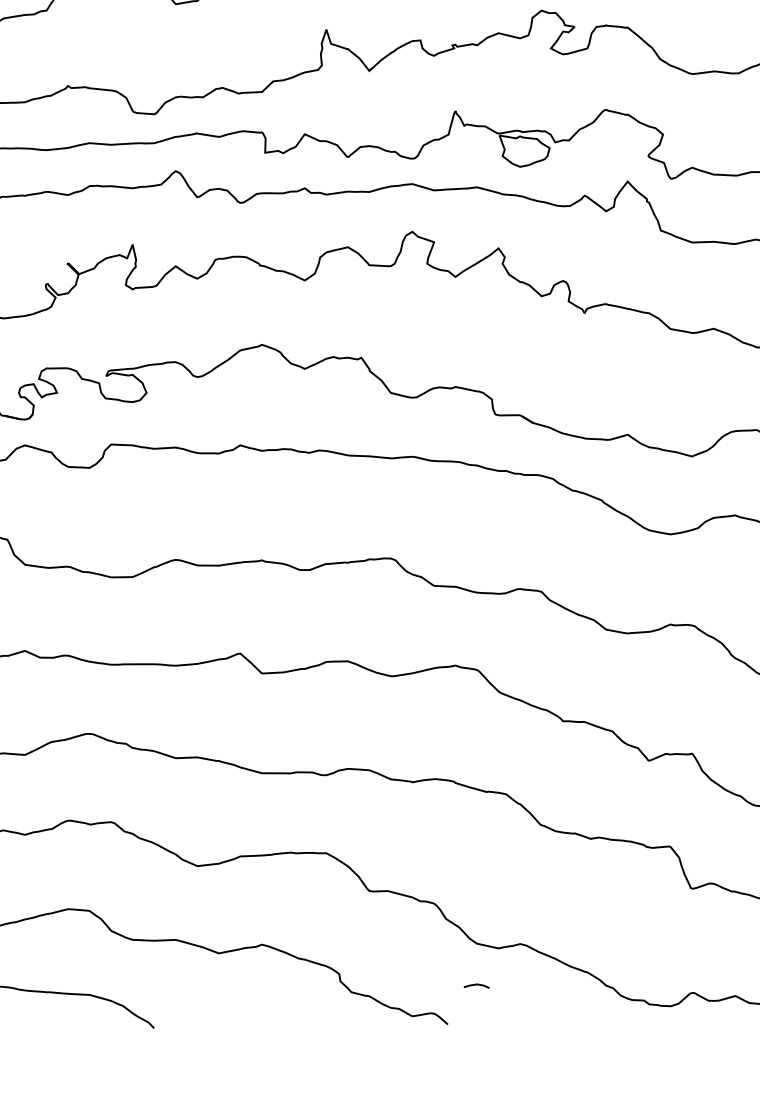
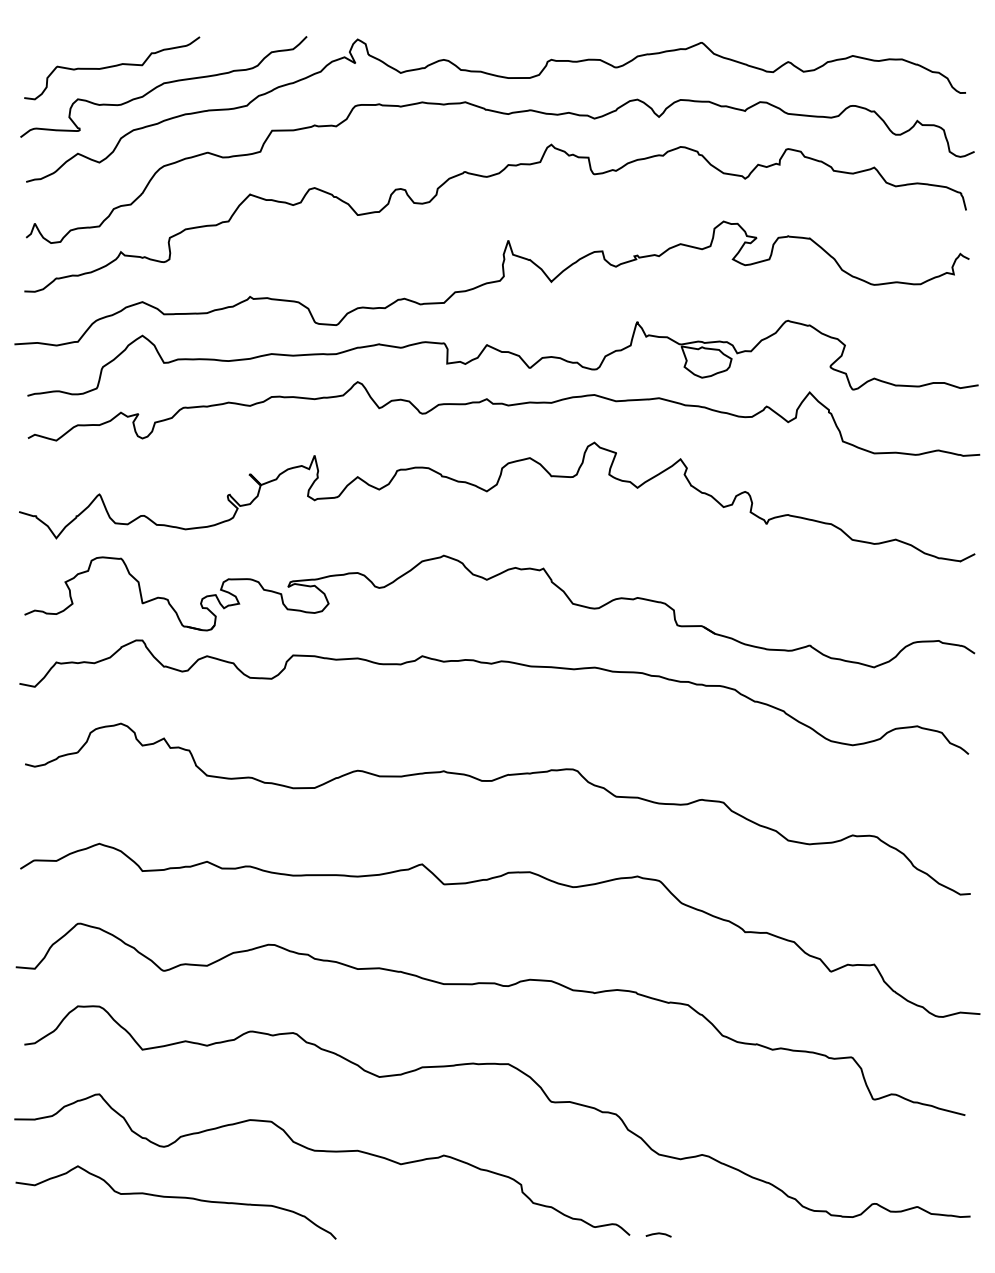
line: (476, 985) -> (658, 1234), moved

